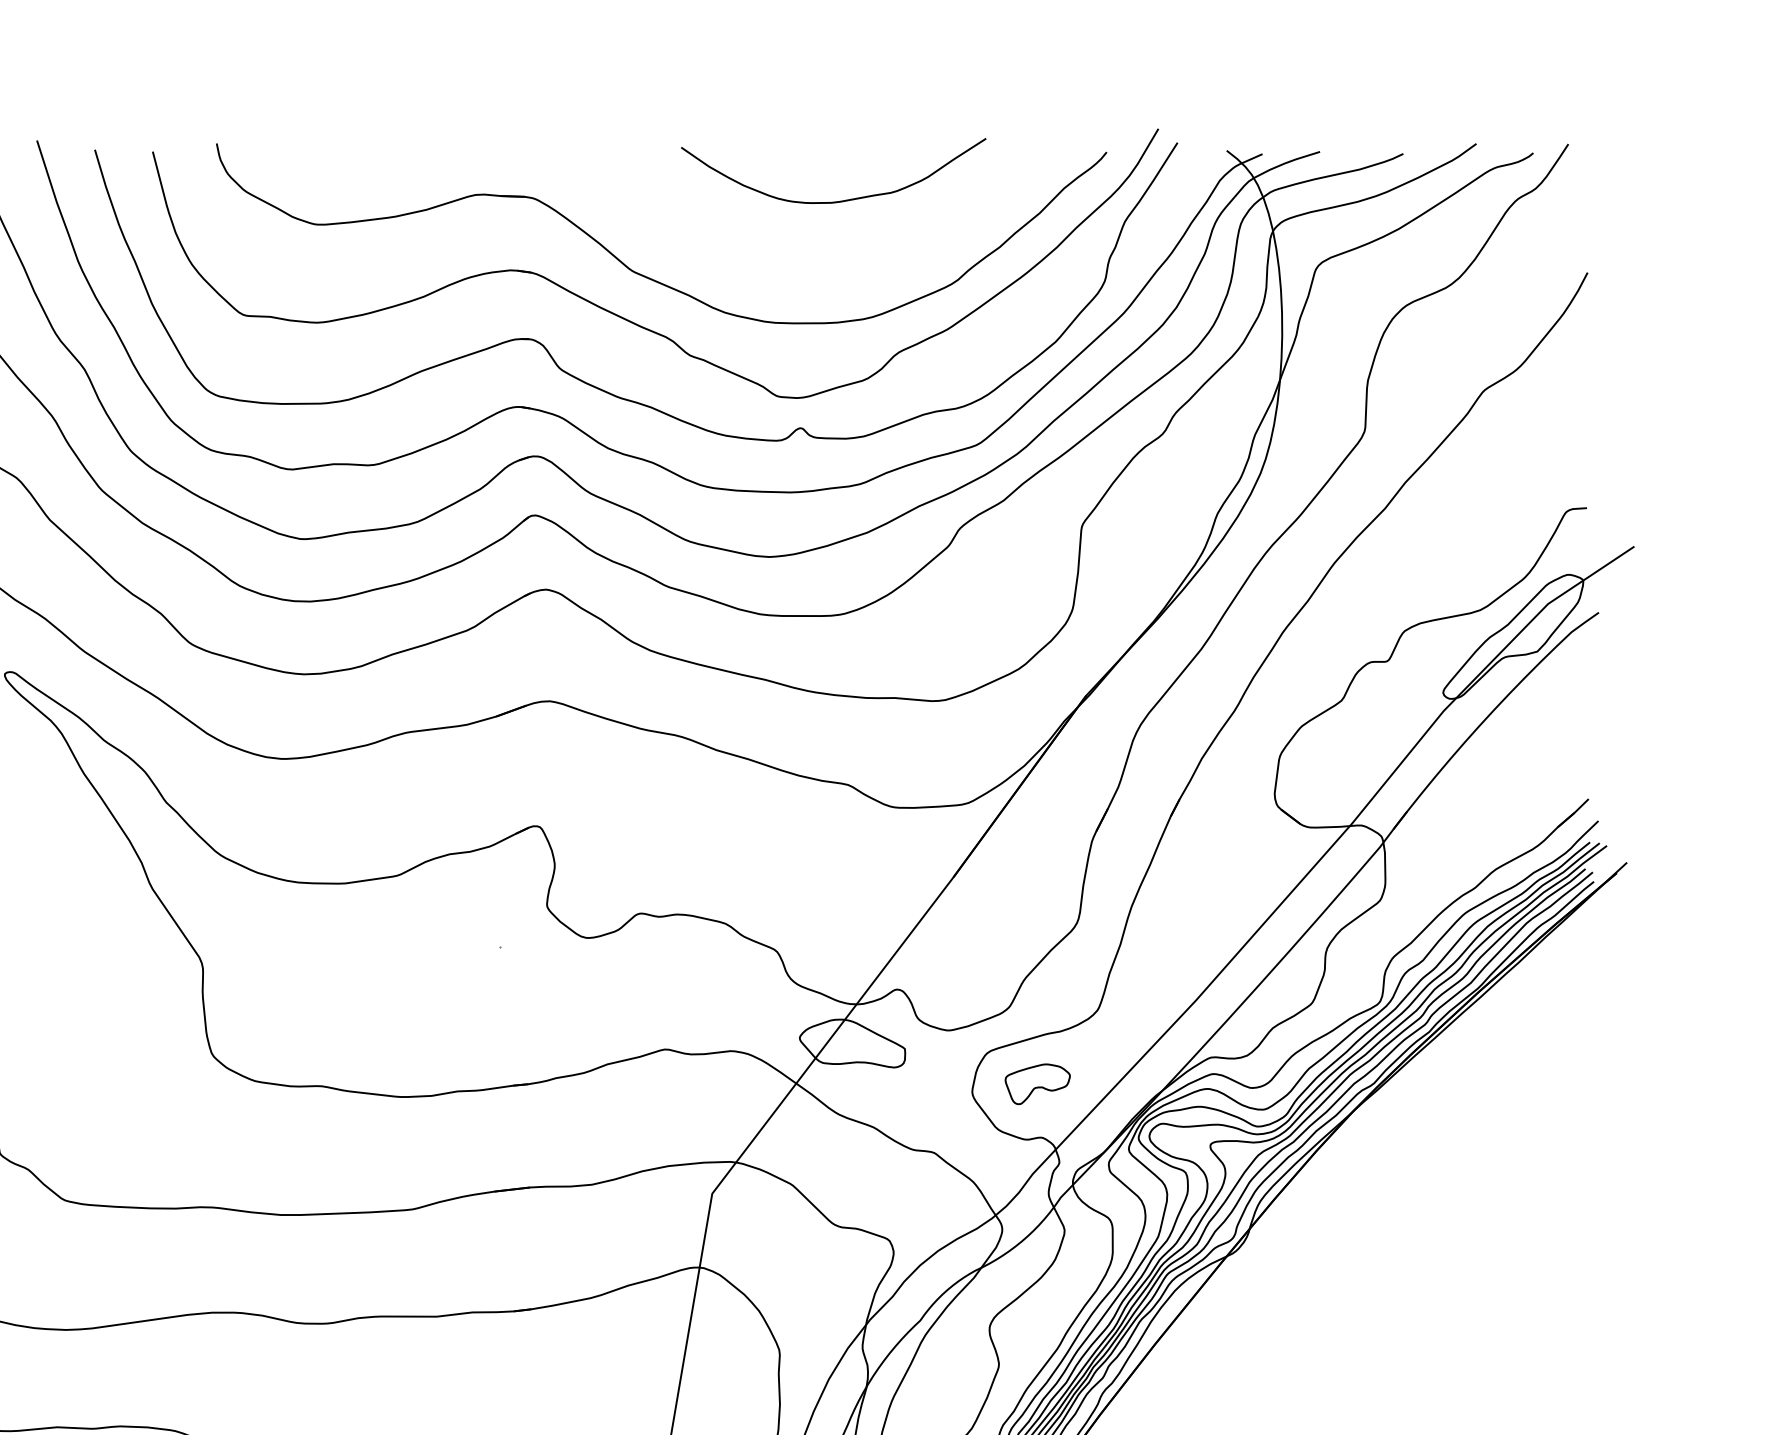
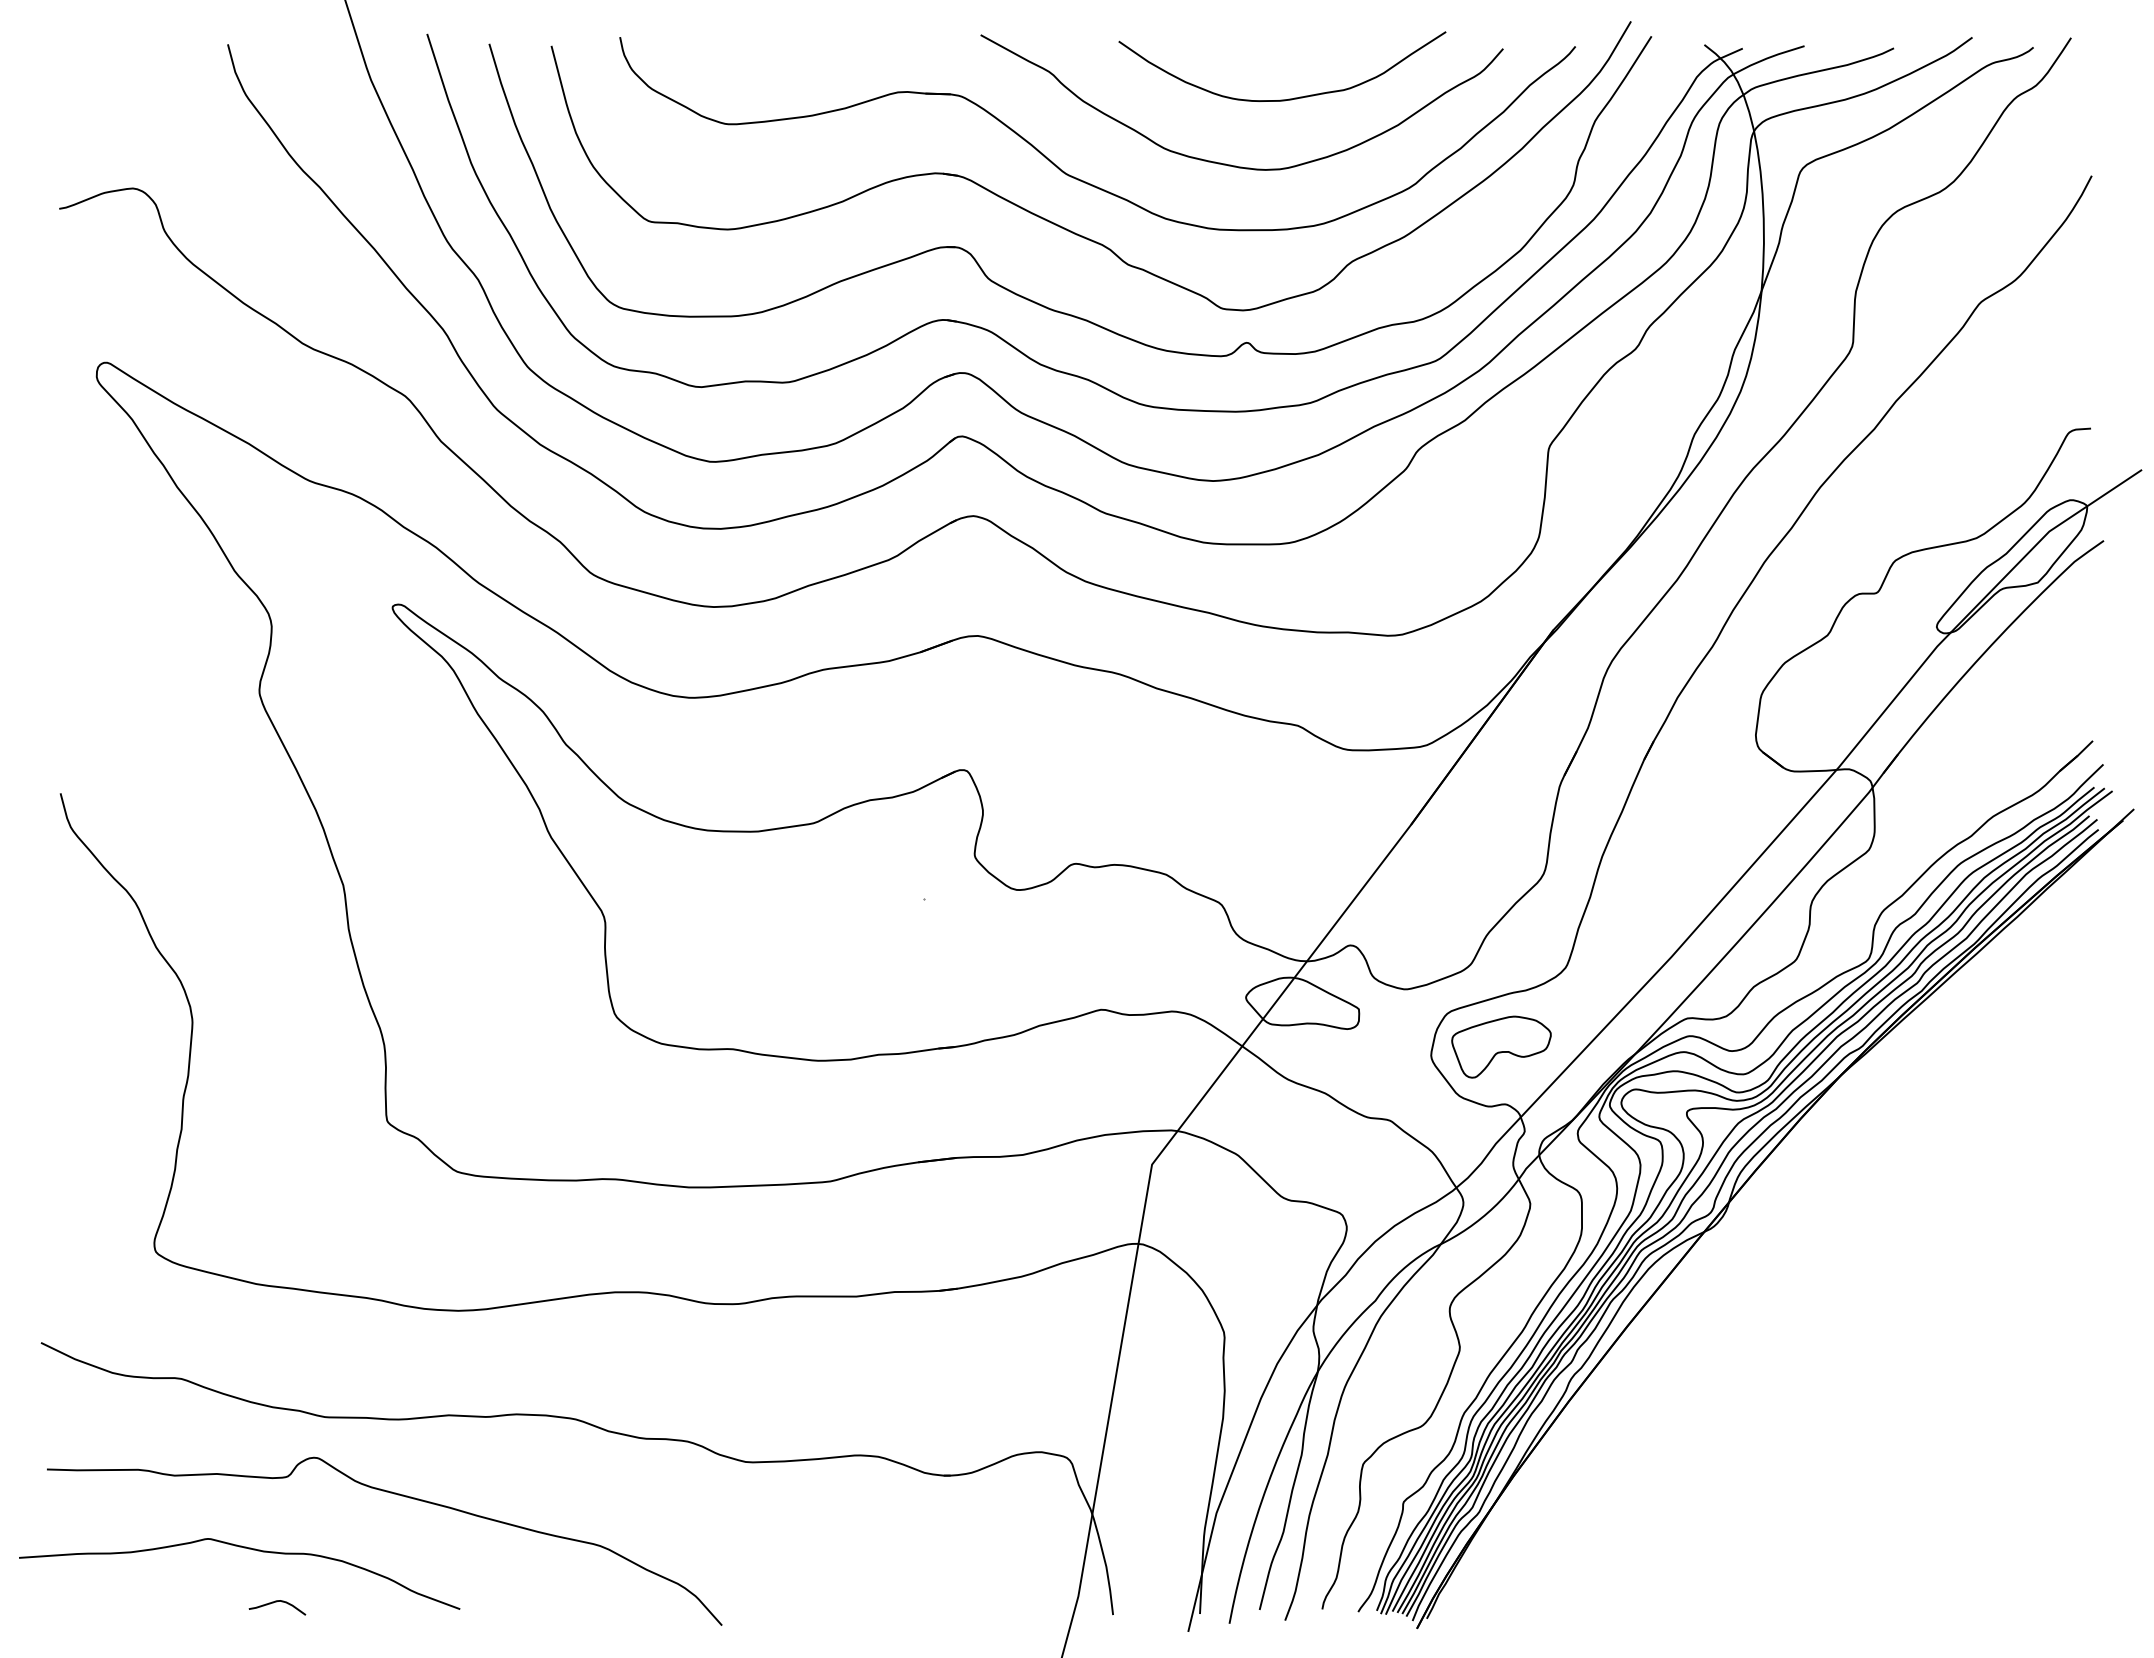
curve: (786, 262) -> (1231, 164), added
part: (1037, 1083) -> (1501, 1046), size x1.43

